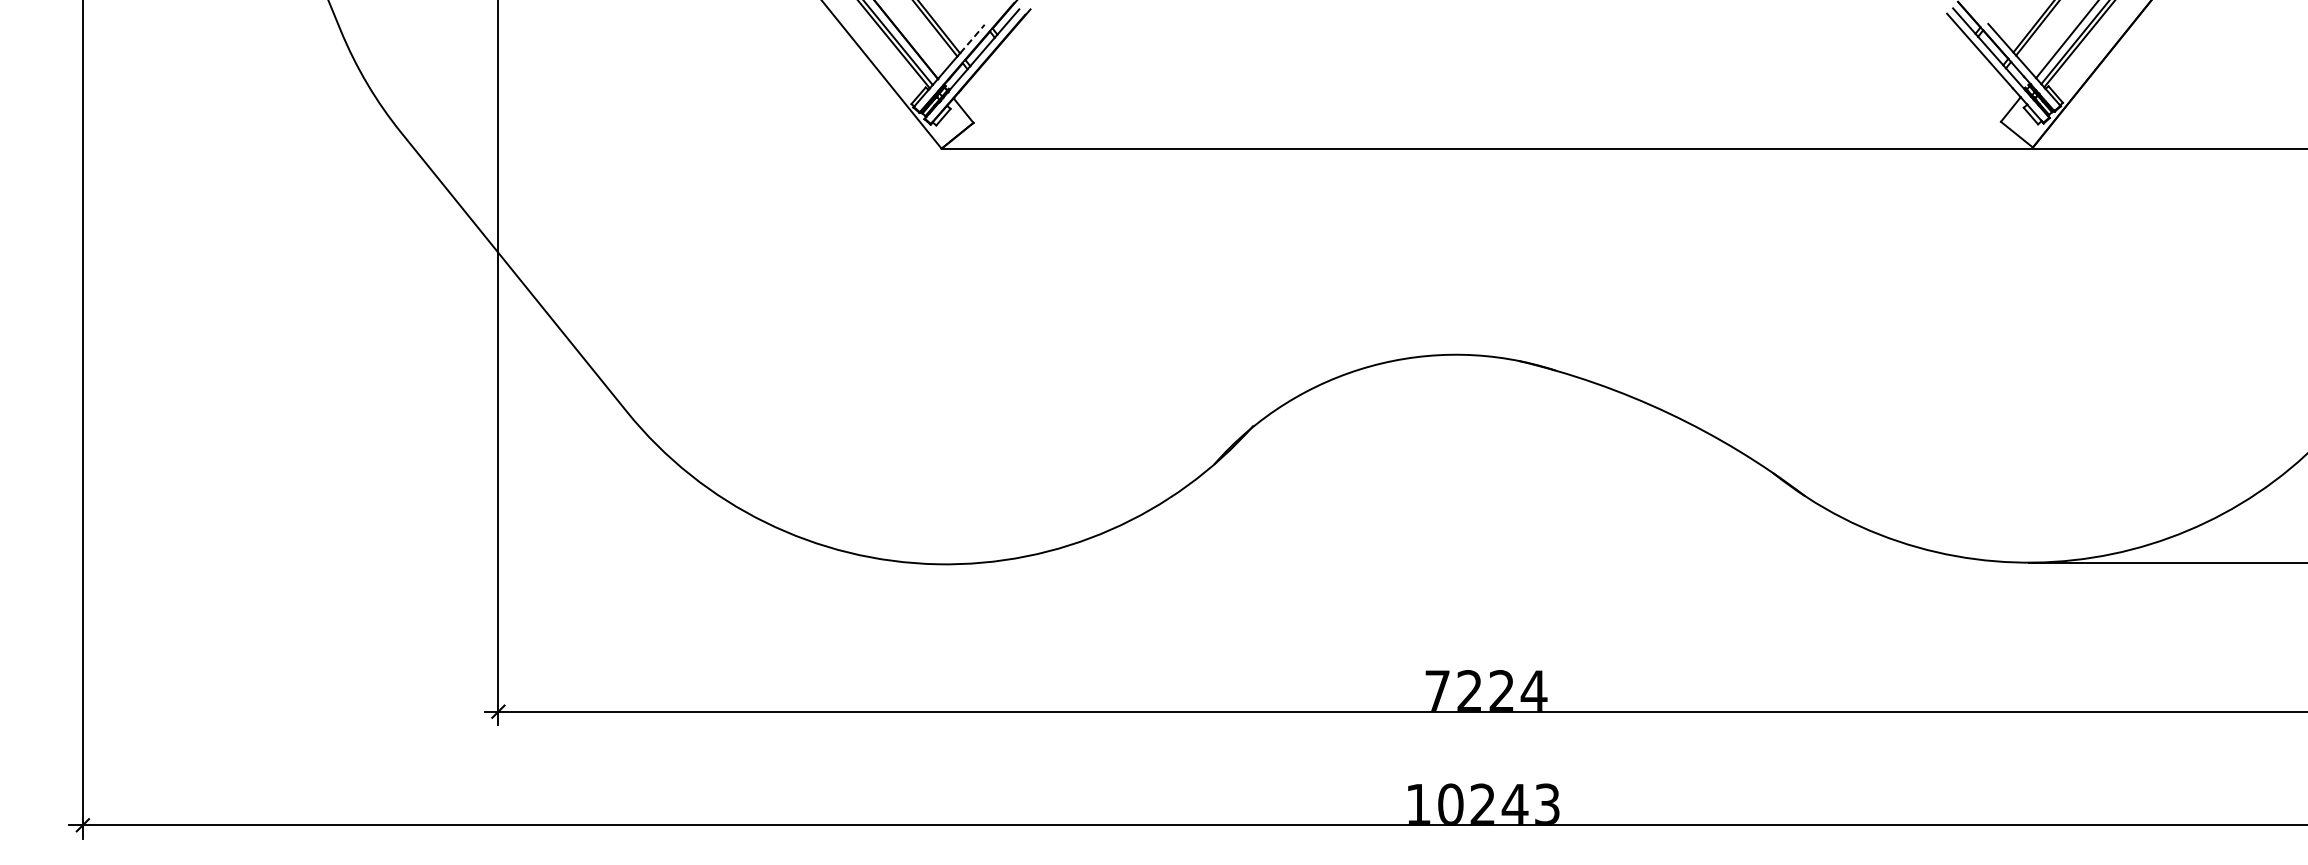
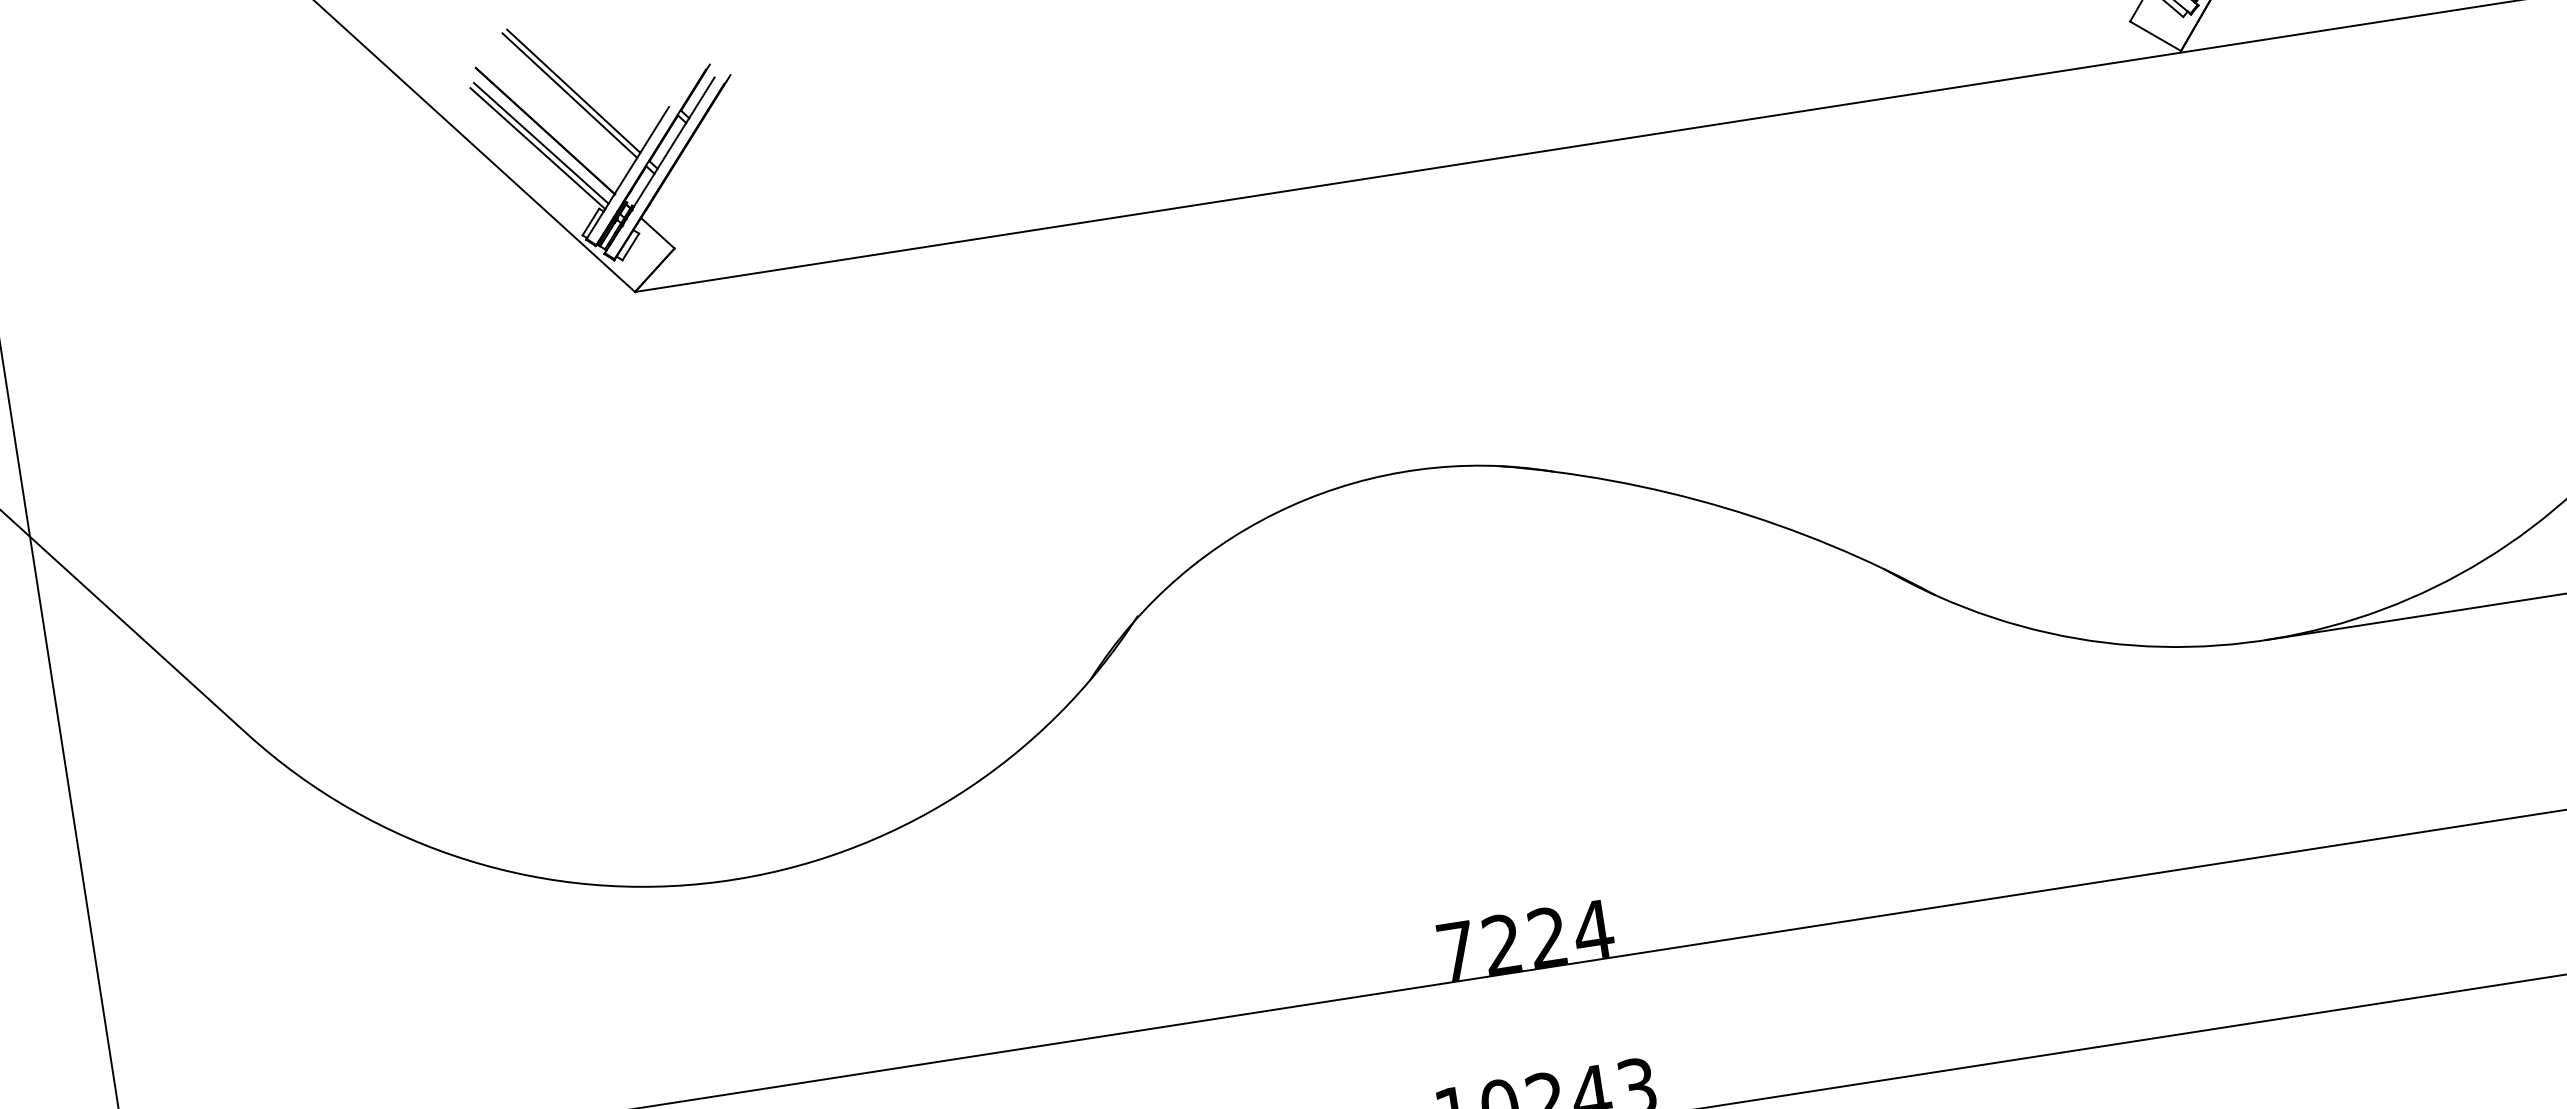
line: (972, 39) -> (654, 130), dashed -> solid

